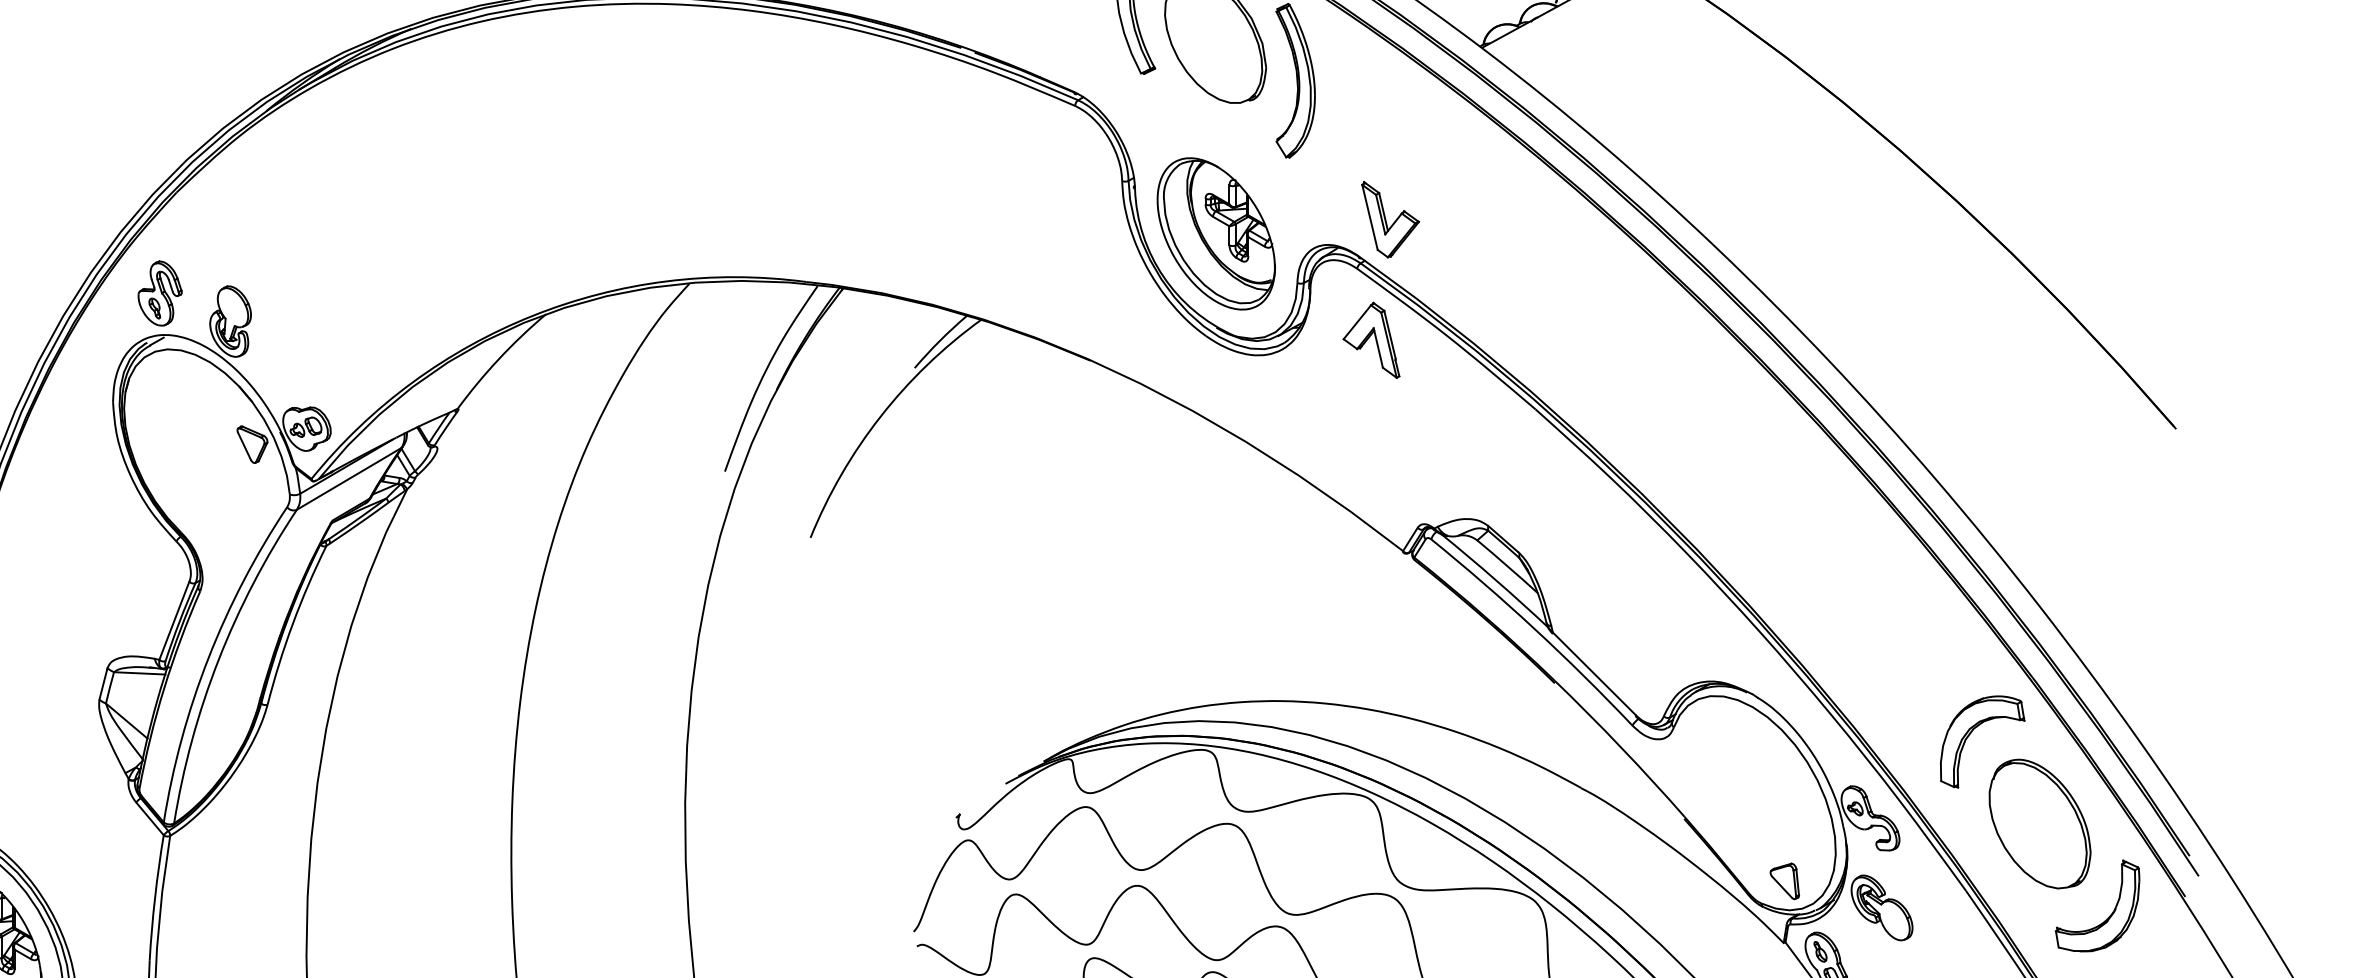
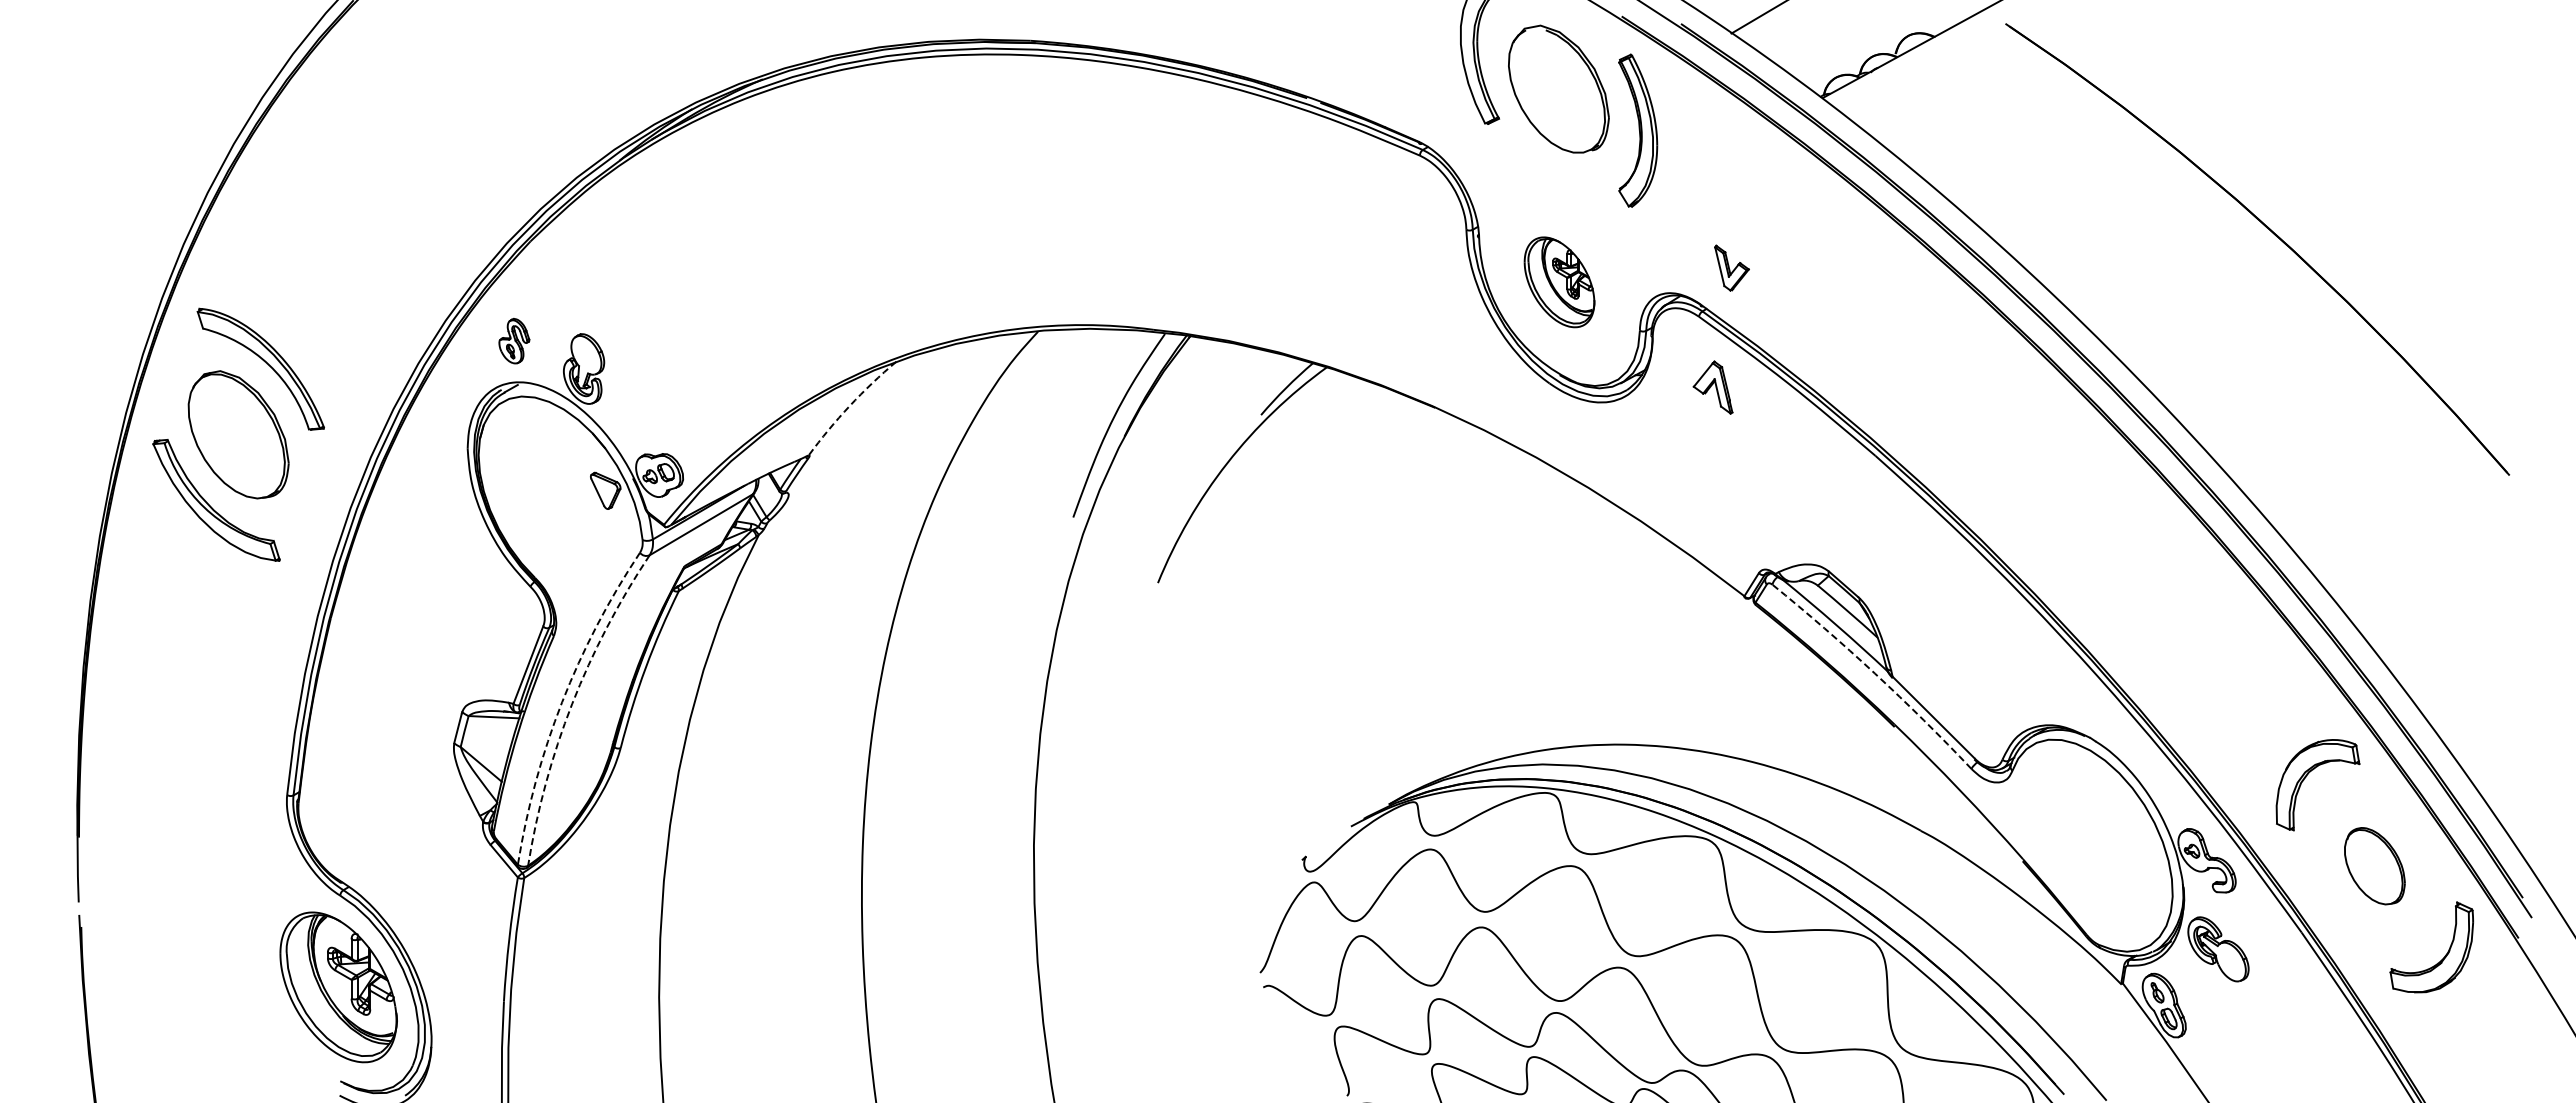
part: (1390, 218) -> (1731, 267), size x0.6
part: (1216, 234) -> (1559, 282), size x0.6
part: (160, 292) -> (514, 340), size x0.7
part: (1370, 340) -> (1712, 387), size x0.7
arc: (498, 359) -> (849, 406), solid -> dashed
arc: (1534, 629) -> (1874, 673), solid -> dashed
arc: (208, 658) -> (562, 702), solid -> dashed
arc: (218, 659) -> (572, 703), solid -> dashed
part: (2039, 823) -> (2374, 865), size x0.6
part: (1785, 880) -> (2122, 922), removed

